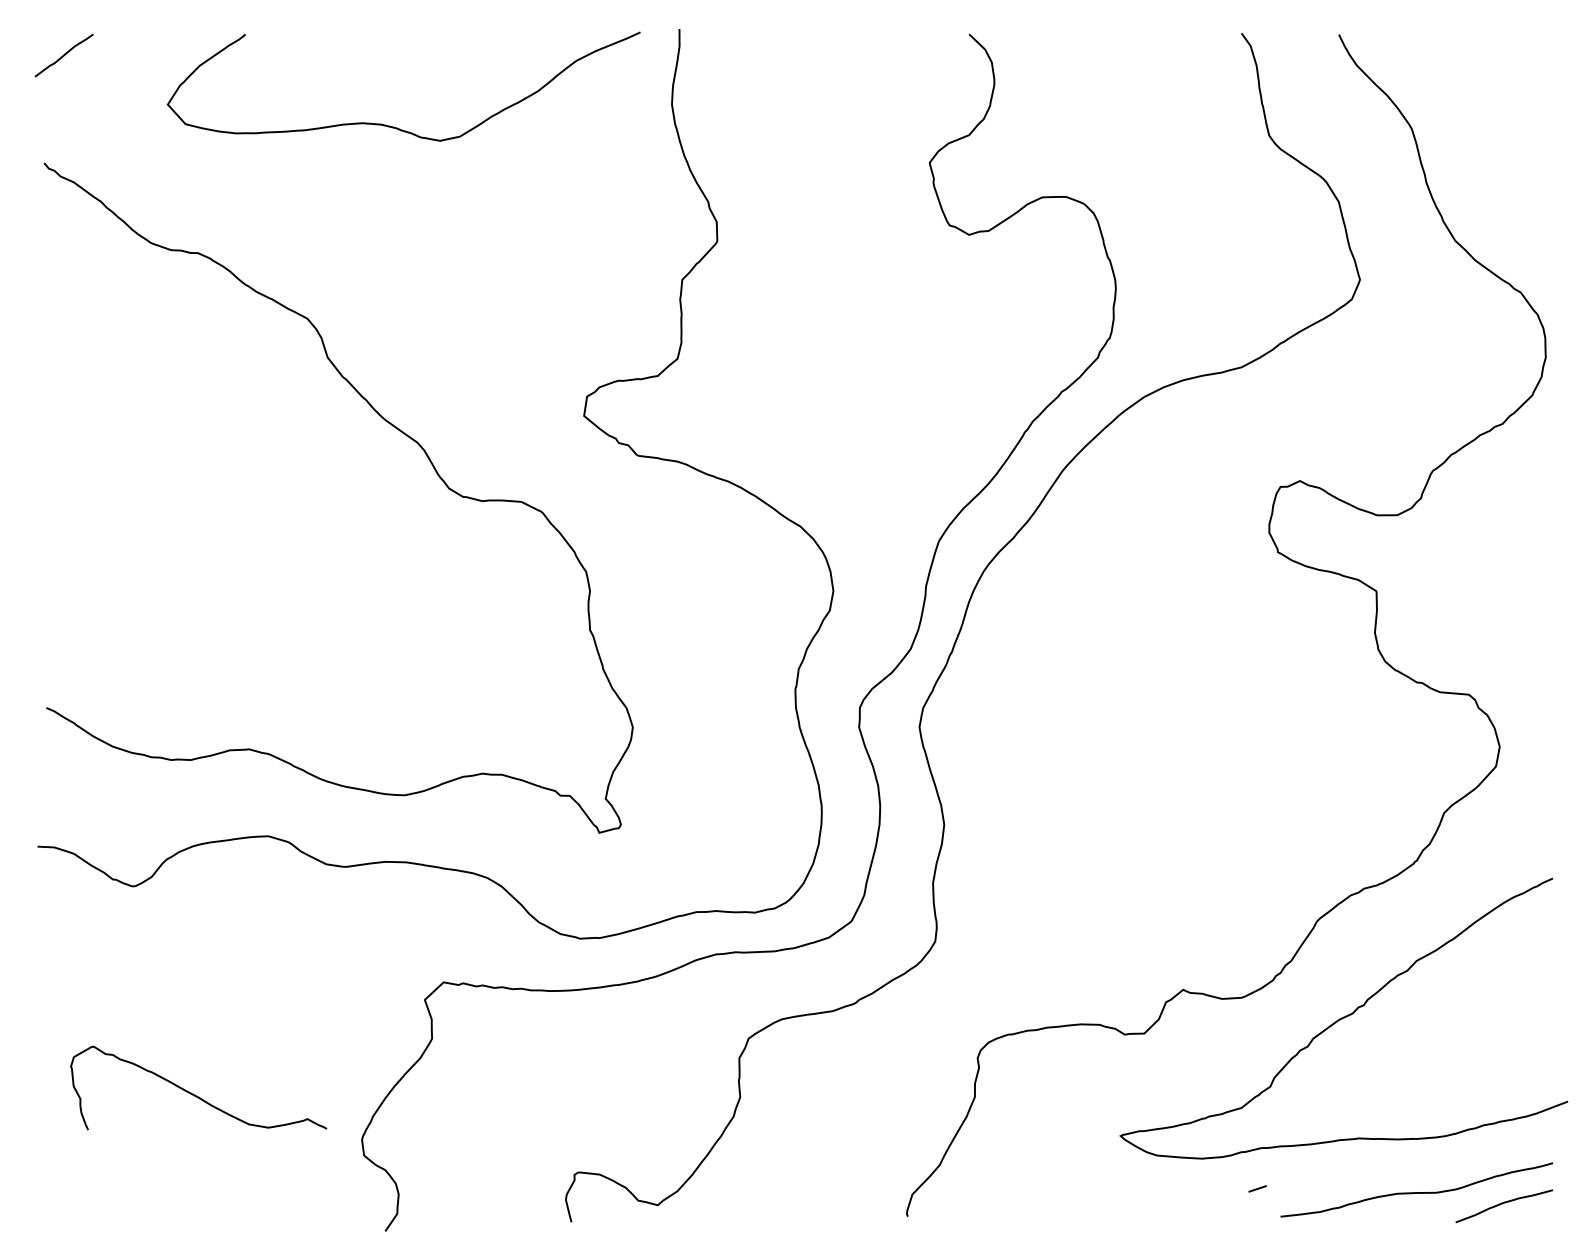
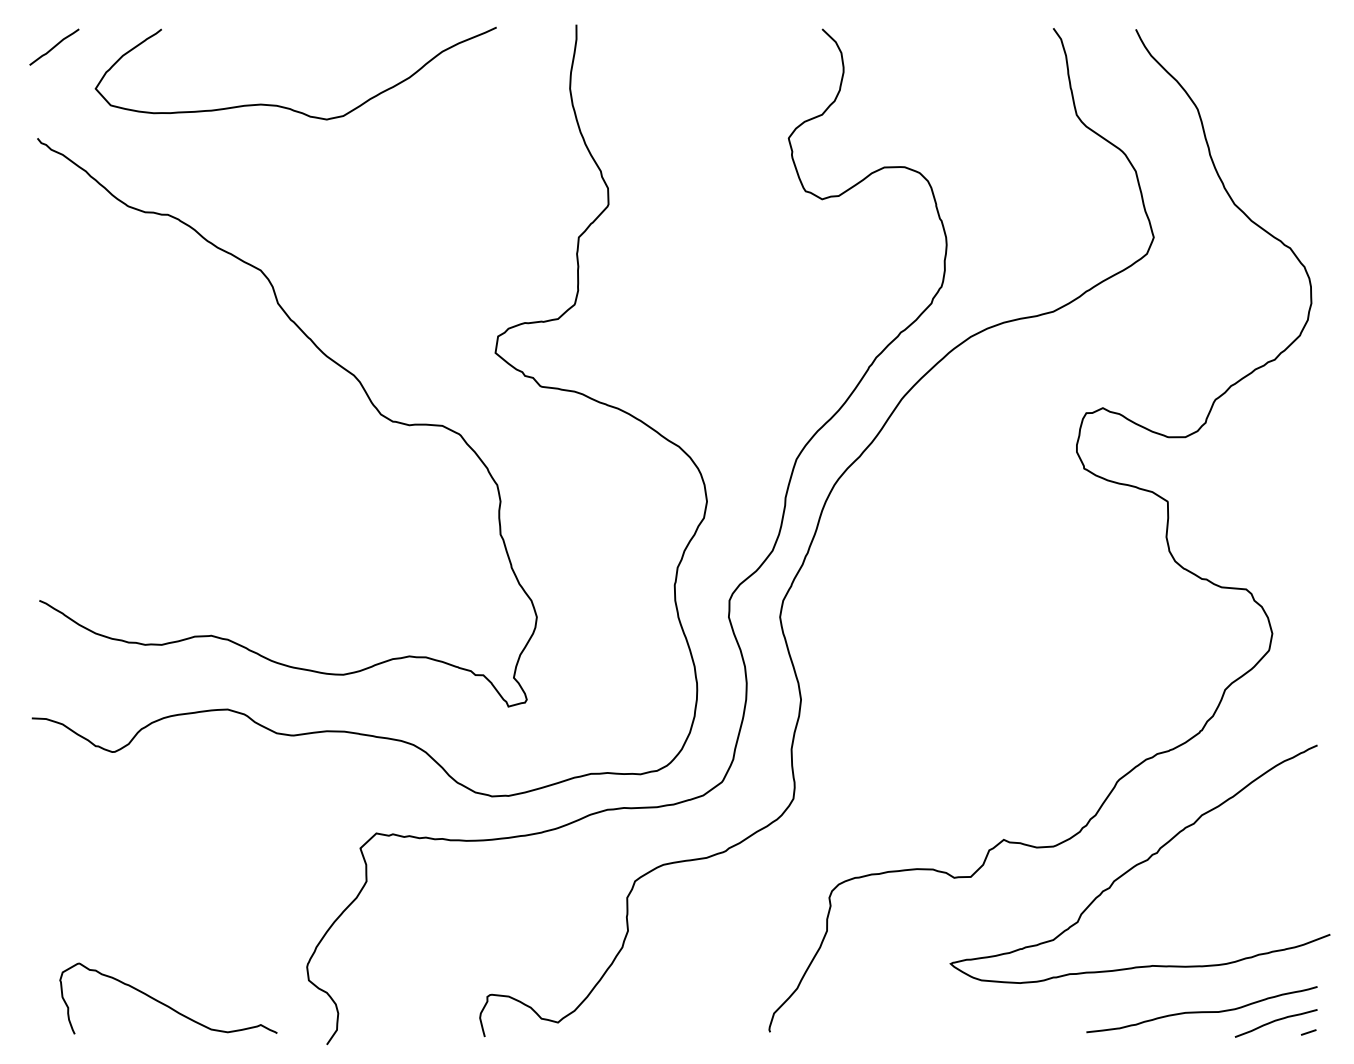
curve: (394, 126) -> (288, 107), moved
curve: (195, 1094) -> (165, 1004), moved
line: (1257, 1188) -> (1308, 1032), moved

